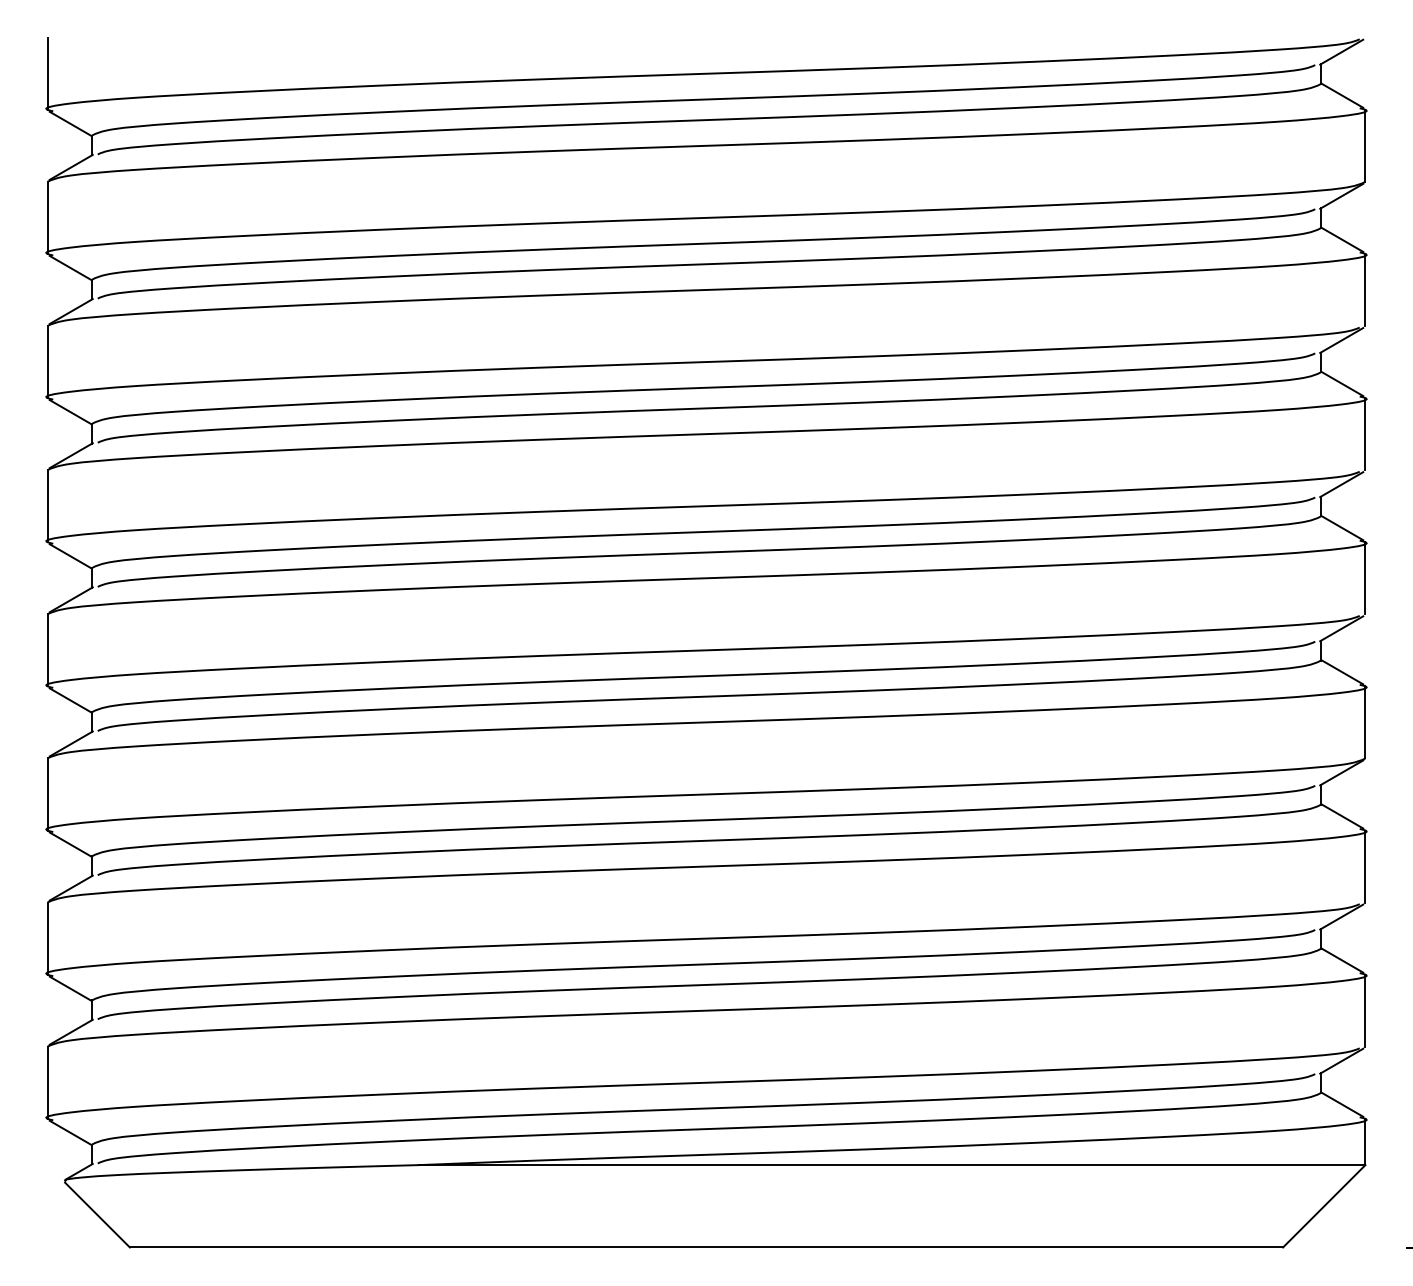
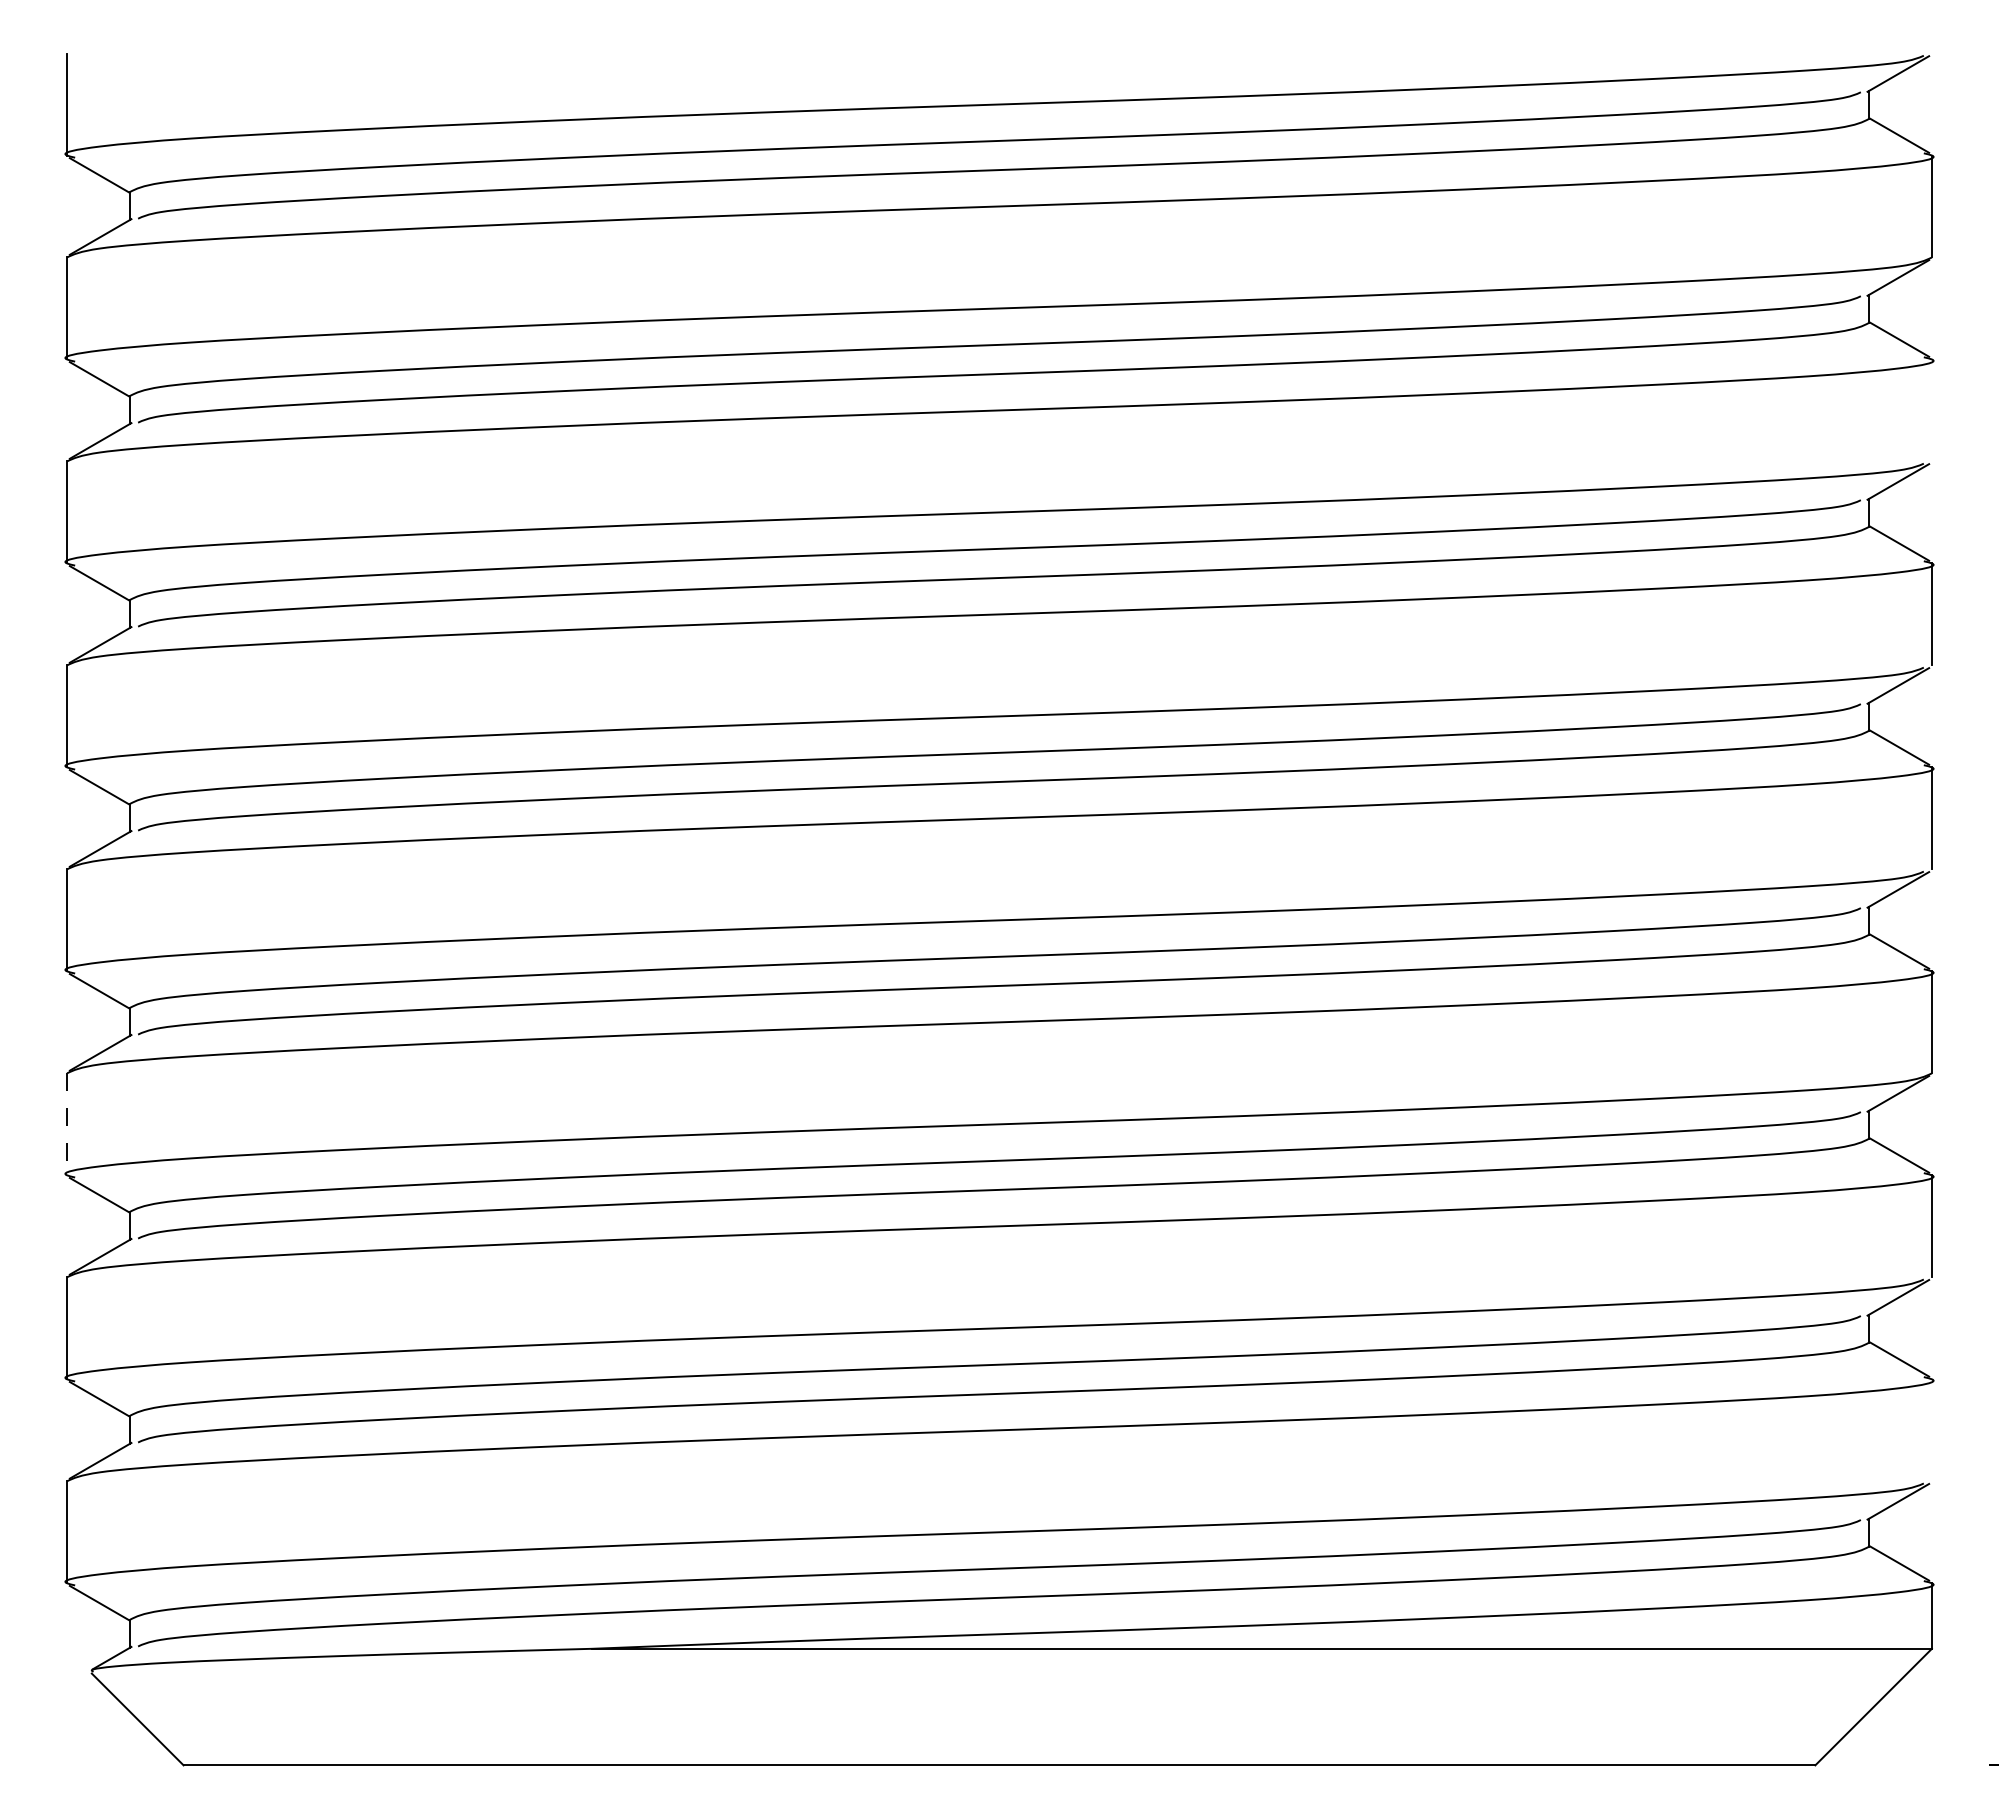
line: (1365, 290) -> (1931, 410), removed
line: (47, 794) -> (67, 1124), solid -> dashed
line: (1365, 1010) -> (1931, 1430), removed

